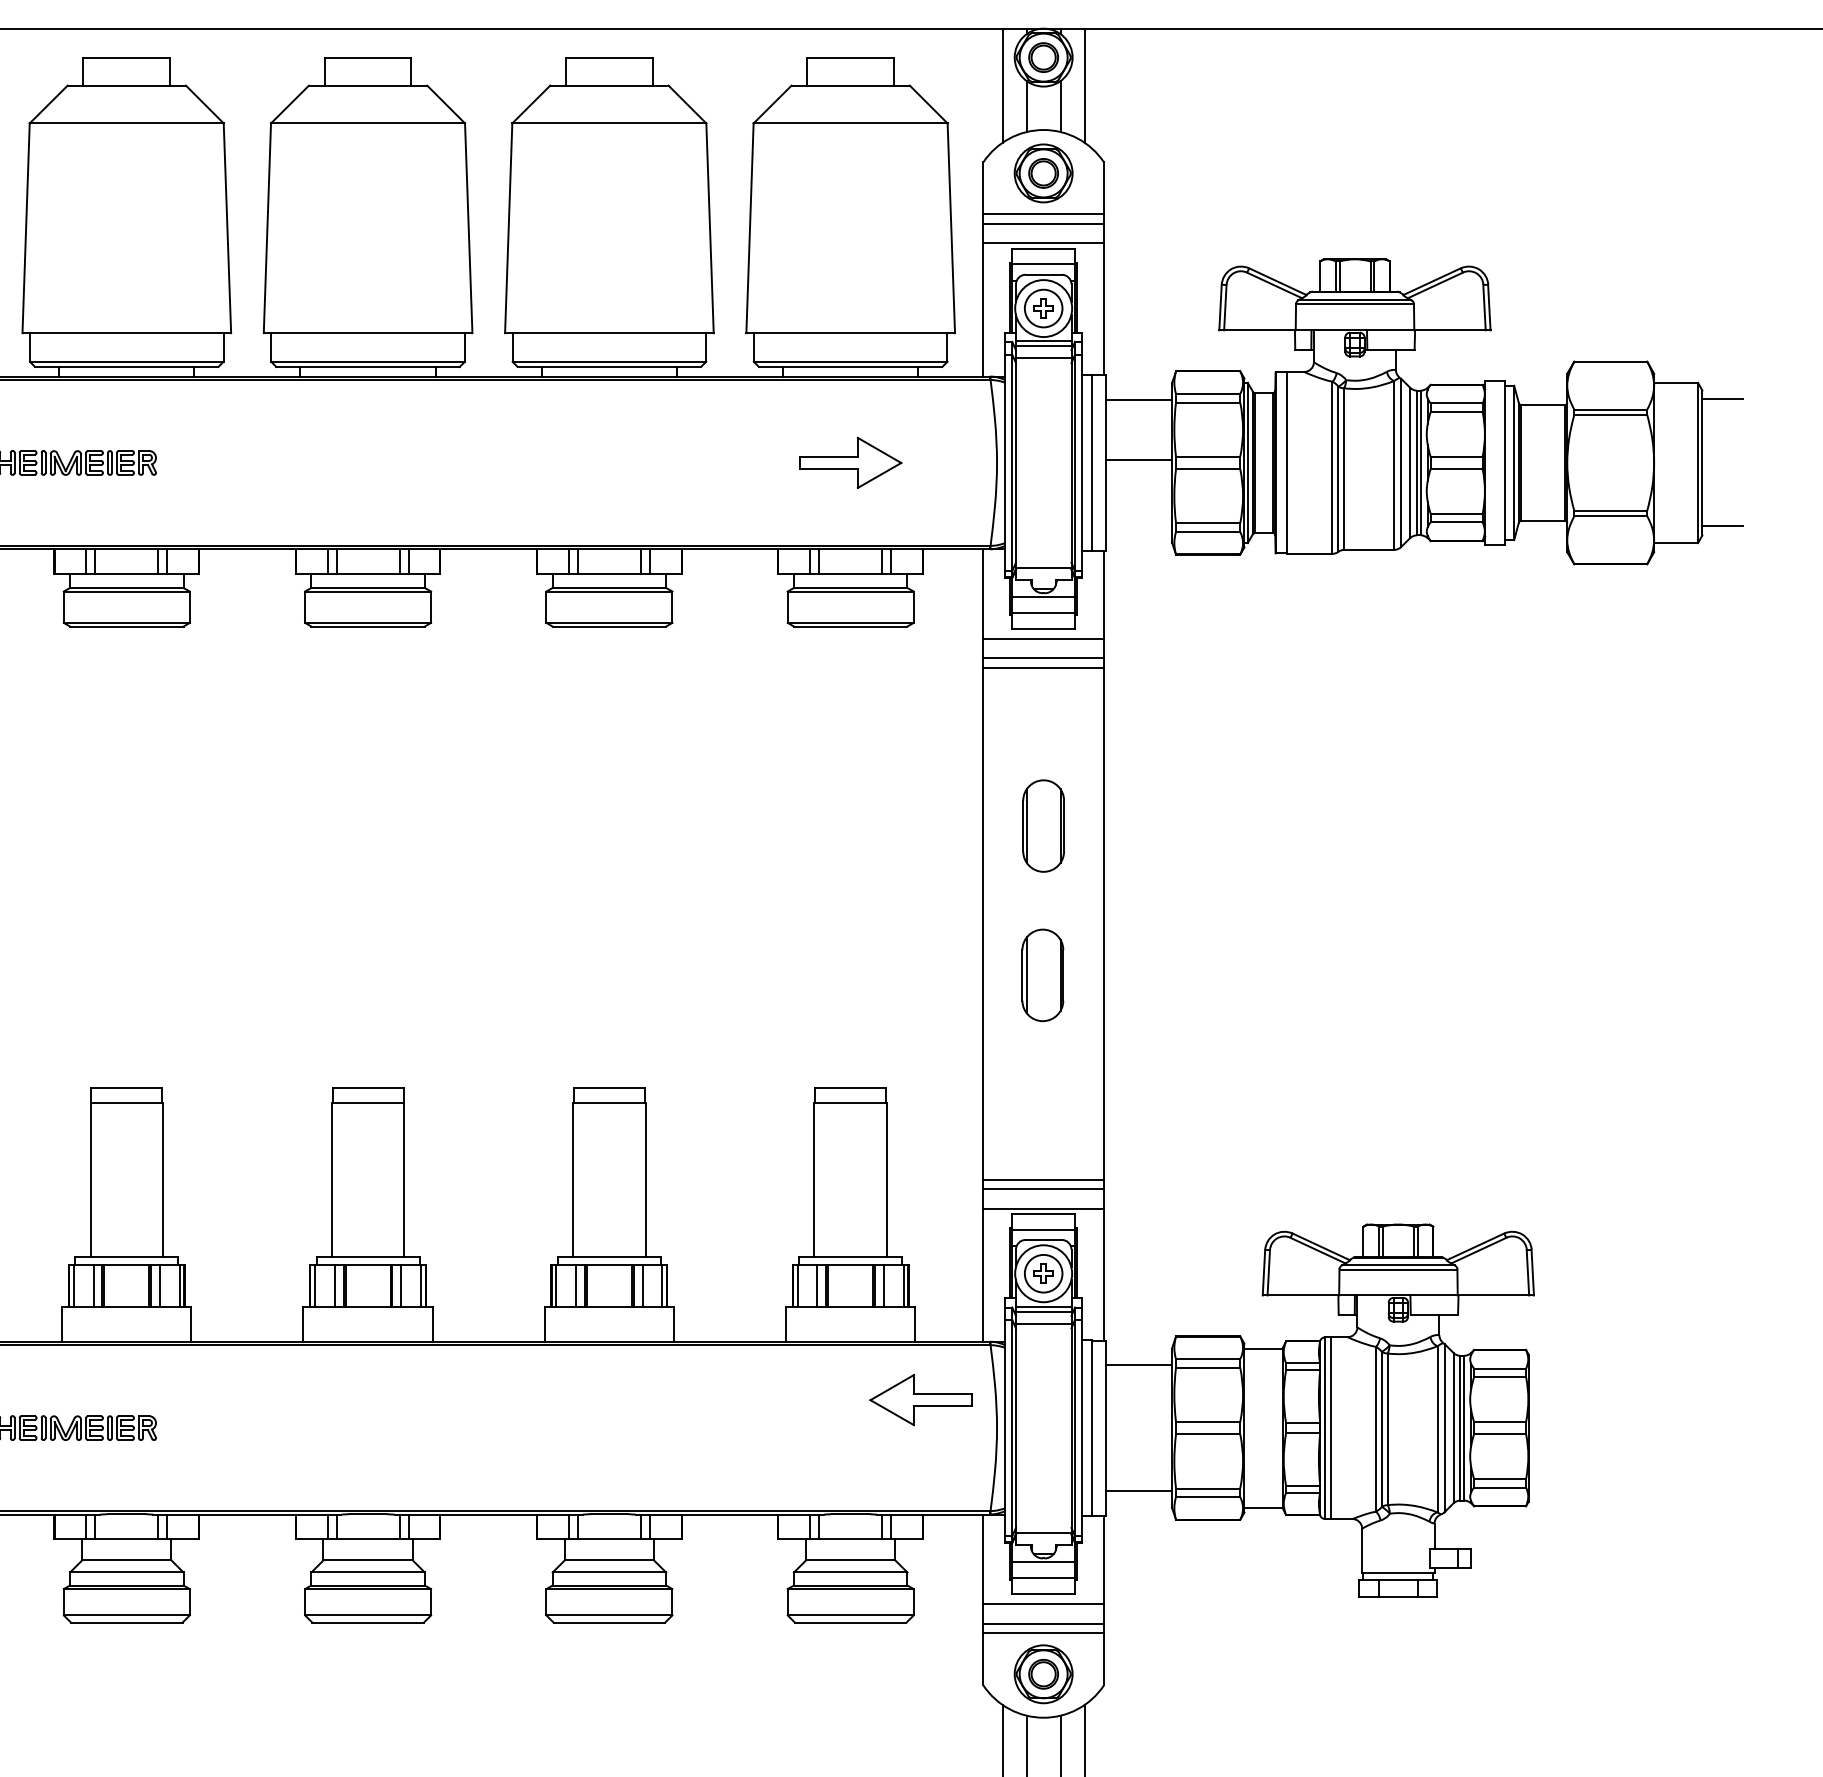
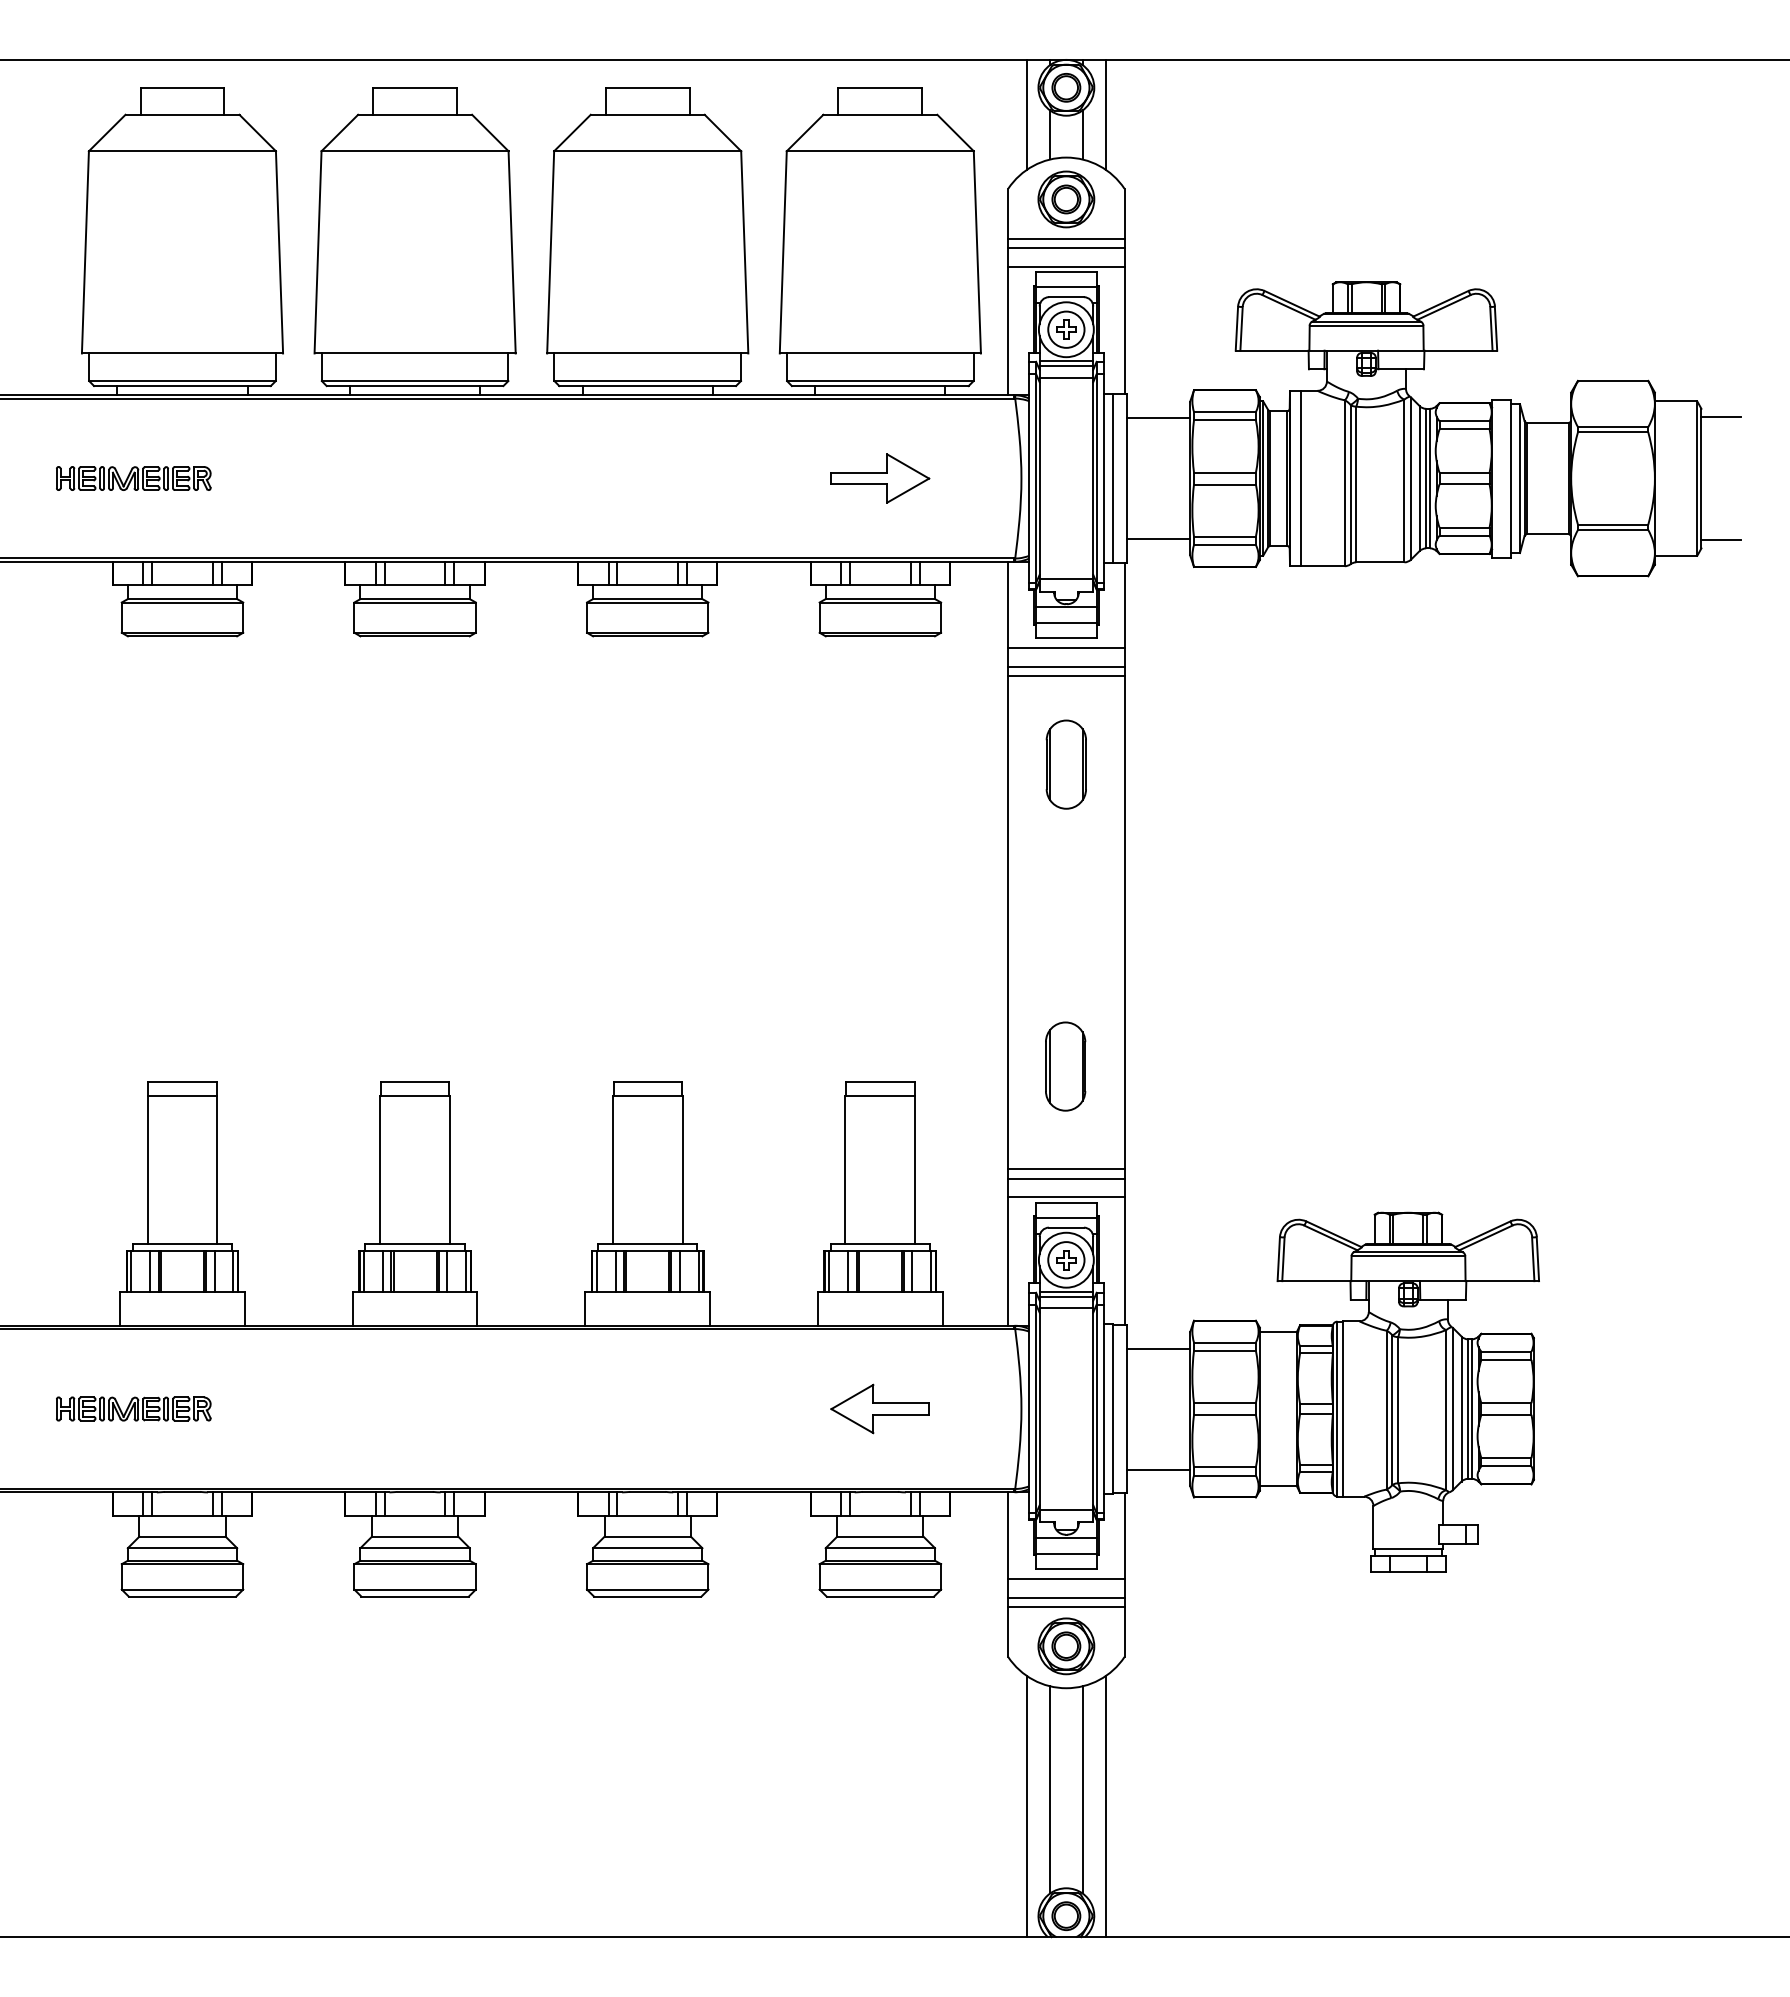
line: (1139, 460) -> (1158, 539), moved
part: (1042, 825) -> (1065, 764), moved
part: (1042, 975) -> (1065, 1066), moved
part: (920, 1399) -> (879, 1408), moved

